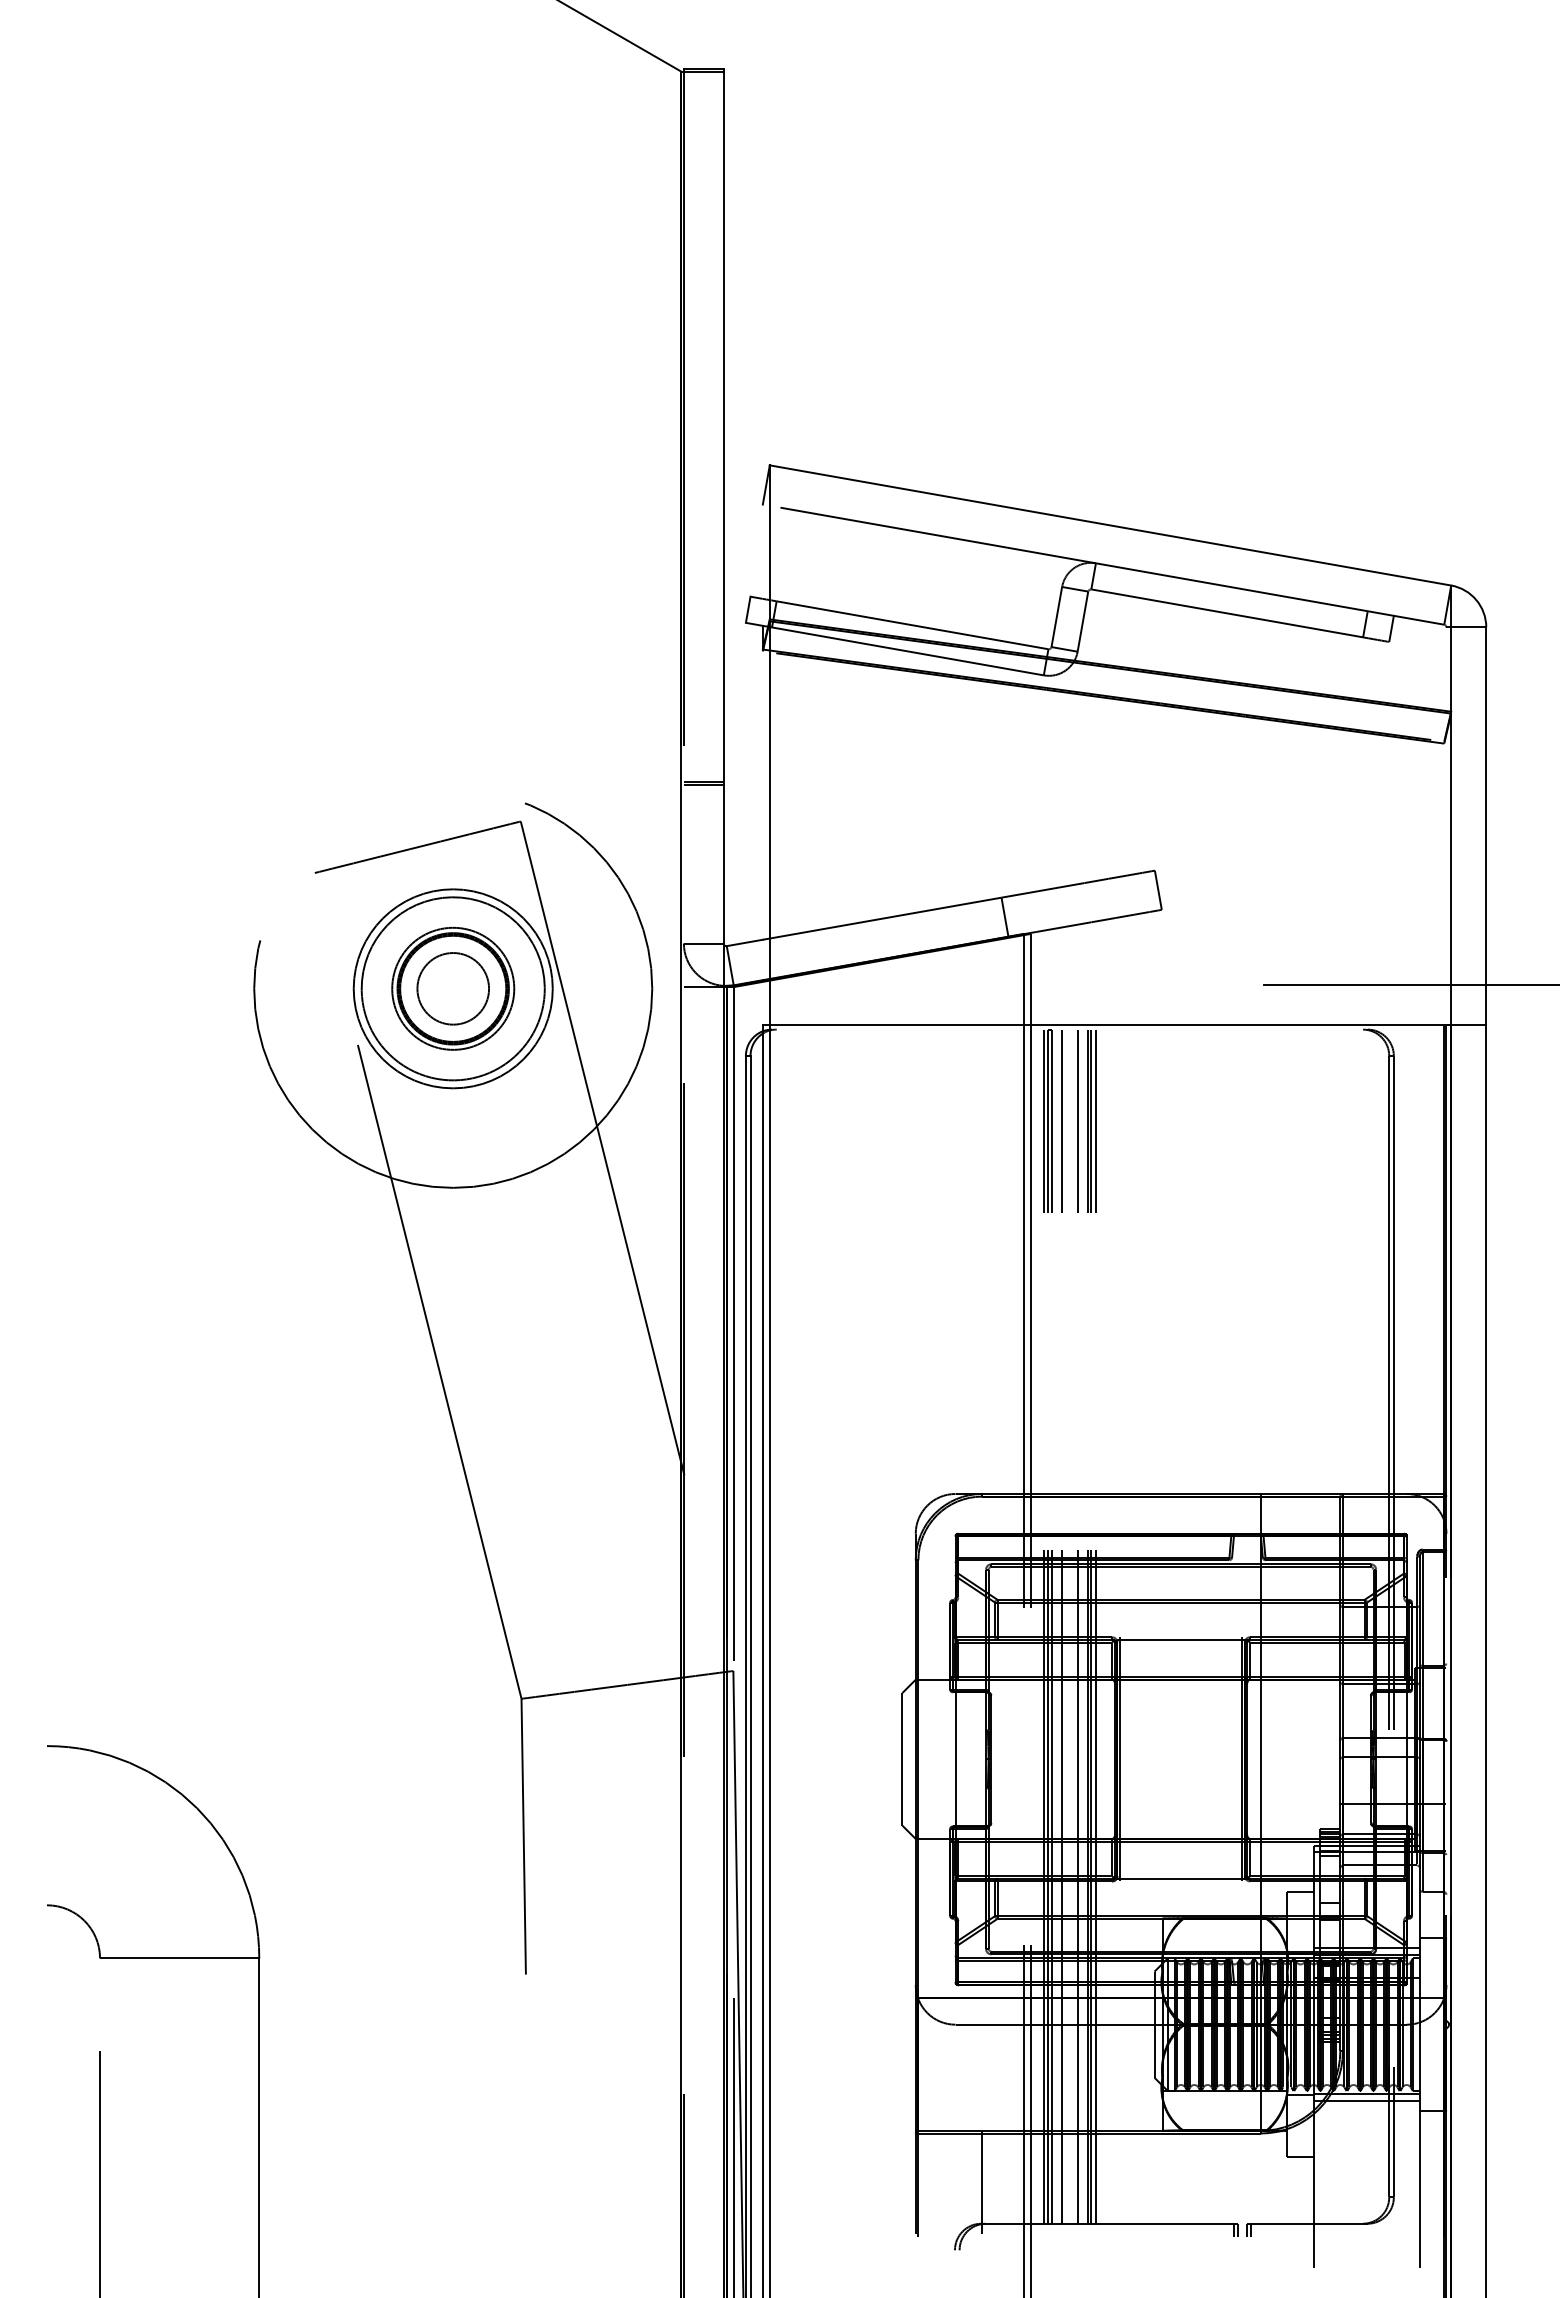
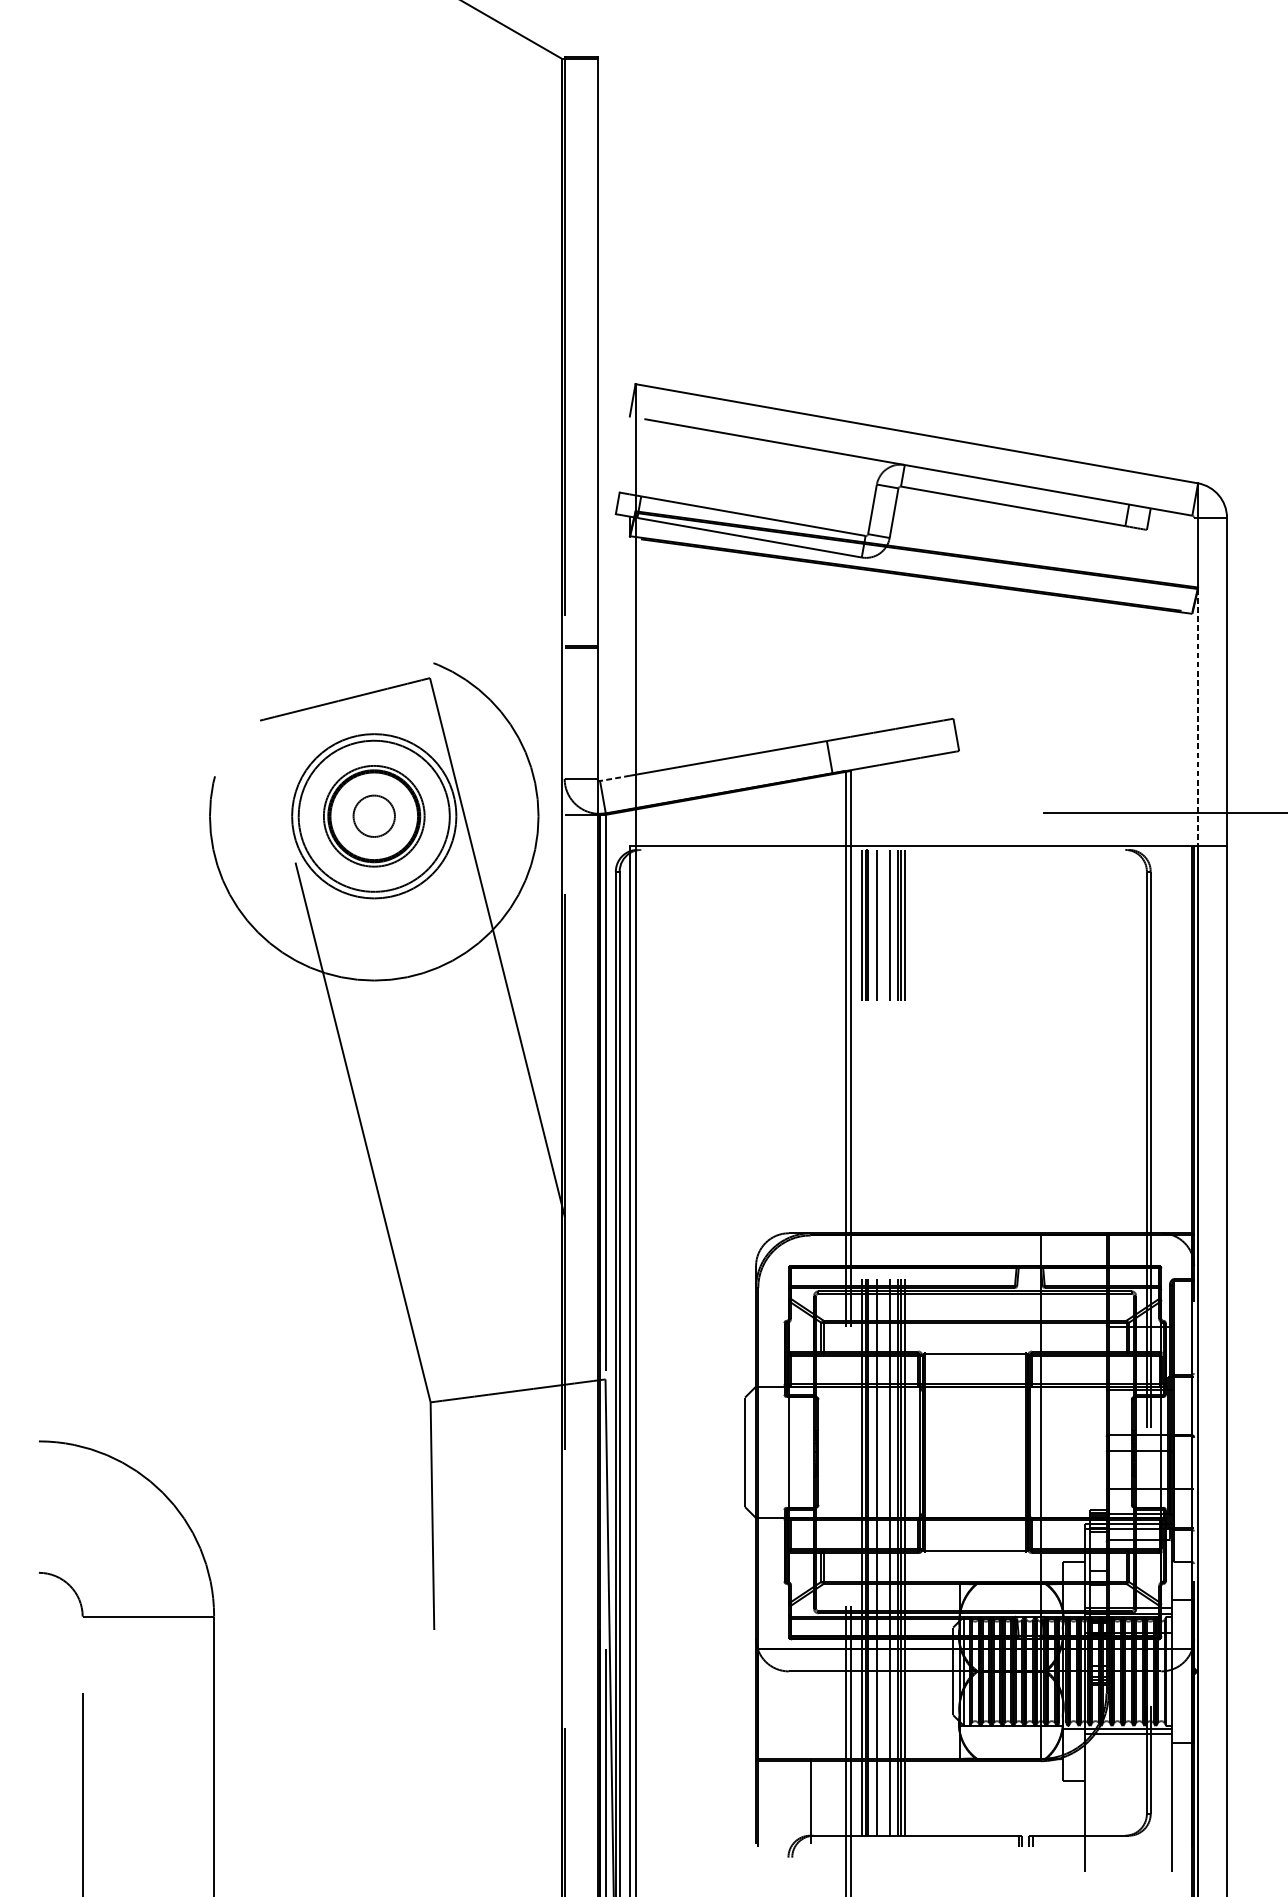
line: (1451, 869) -> (1198, 717), solid -> dashed
line: (744, 943) -> (614, 778), solid -> dashed
circle: (453, 988) -> (374, 816), size x0.7

